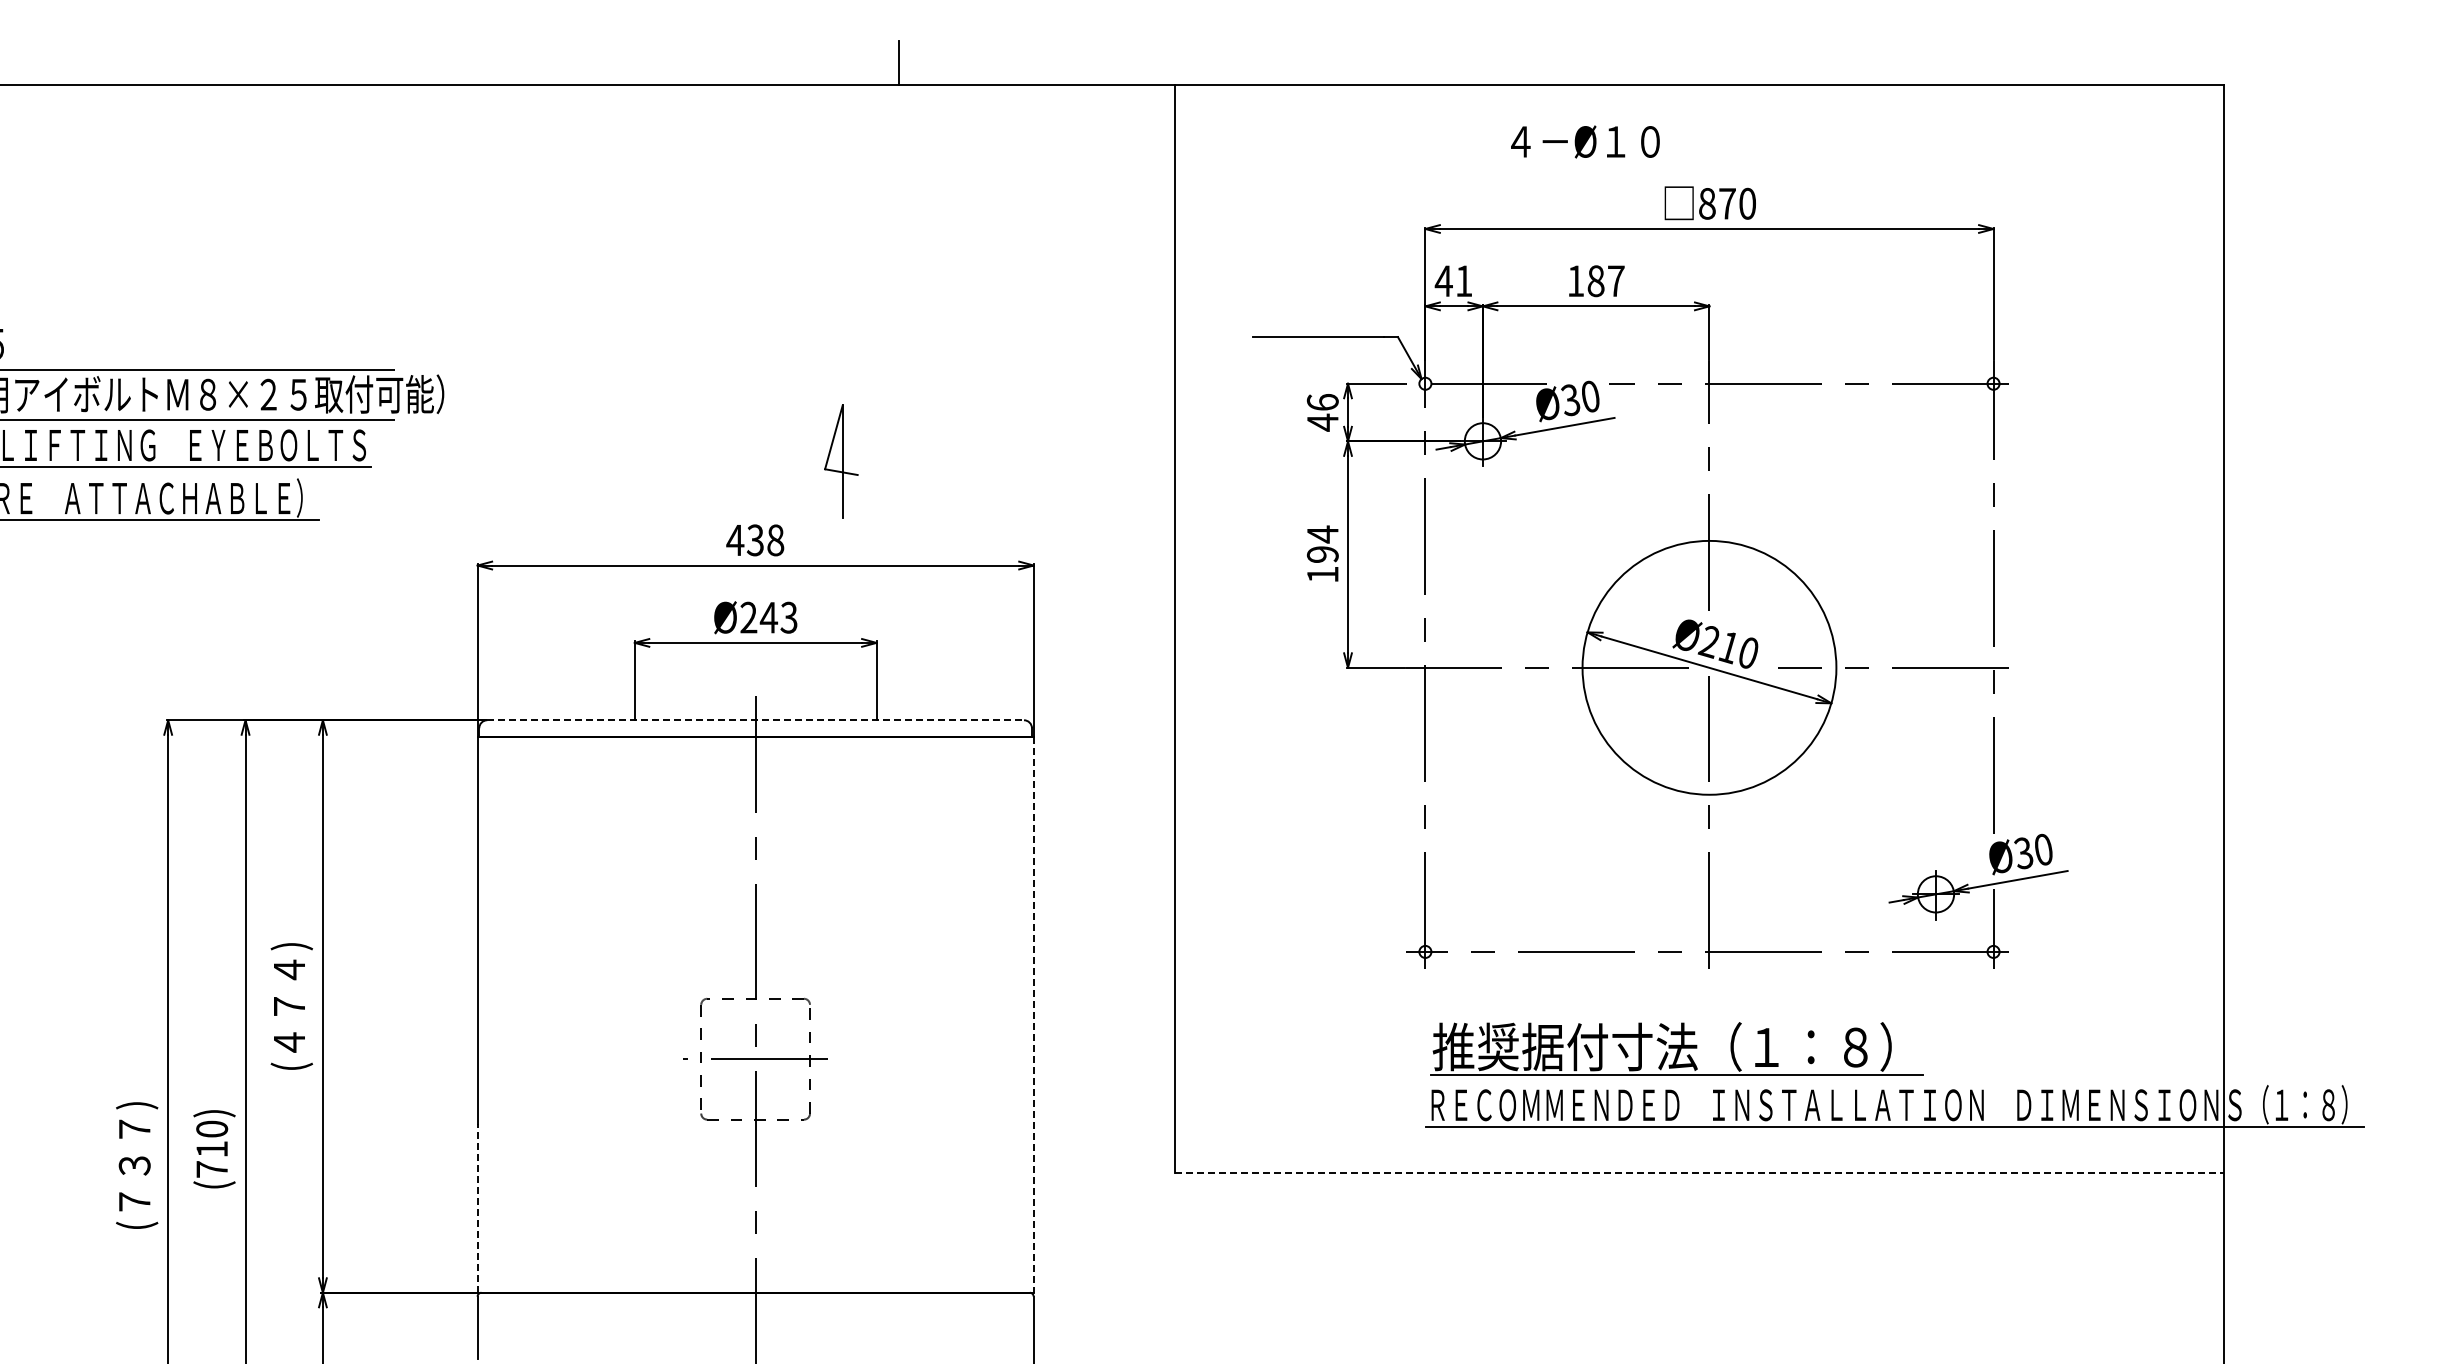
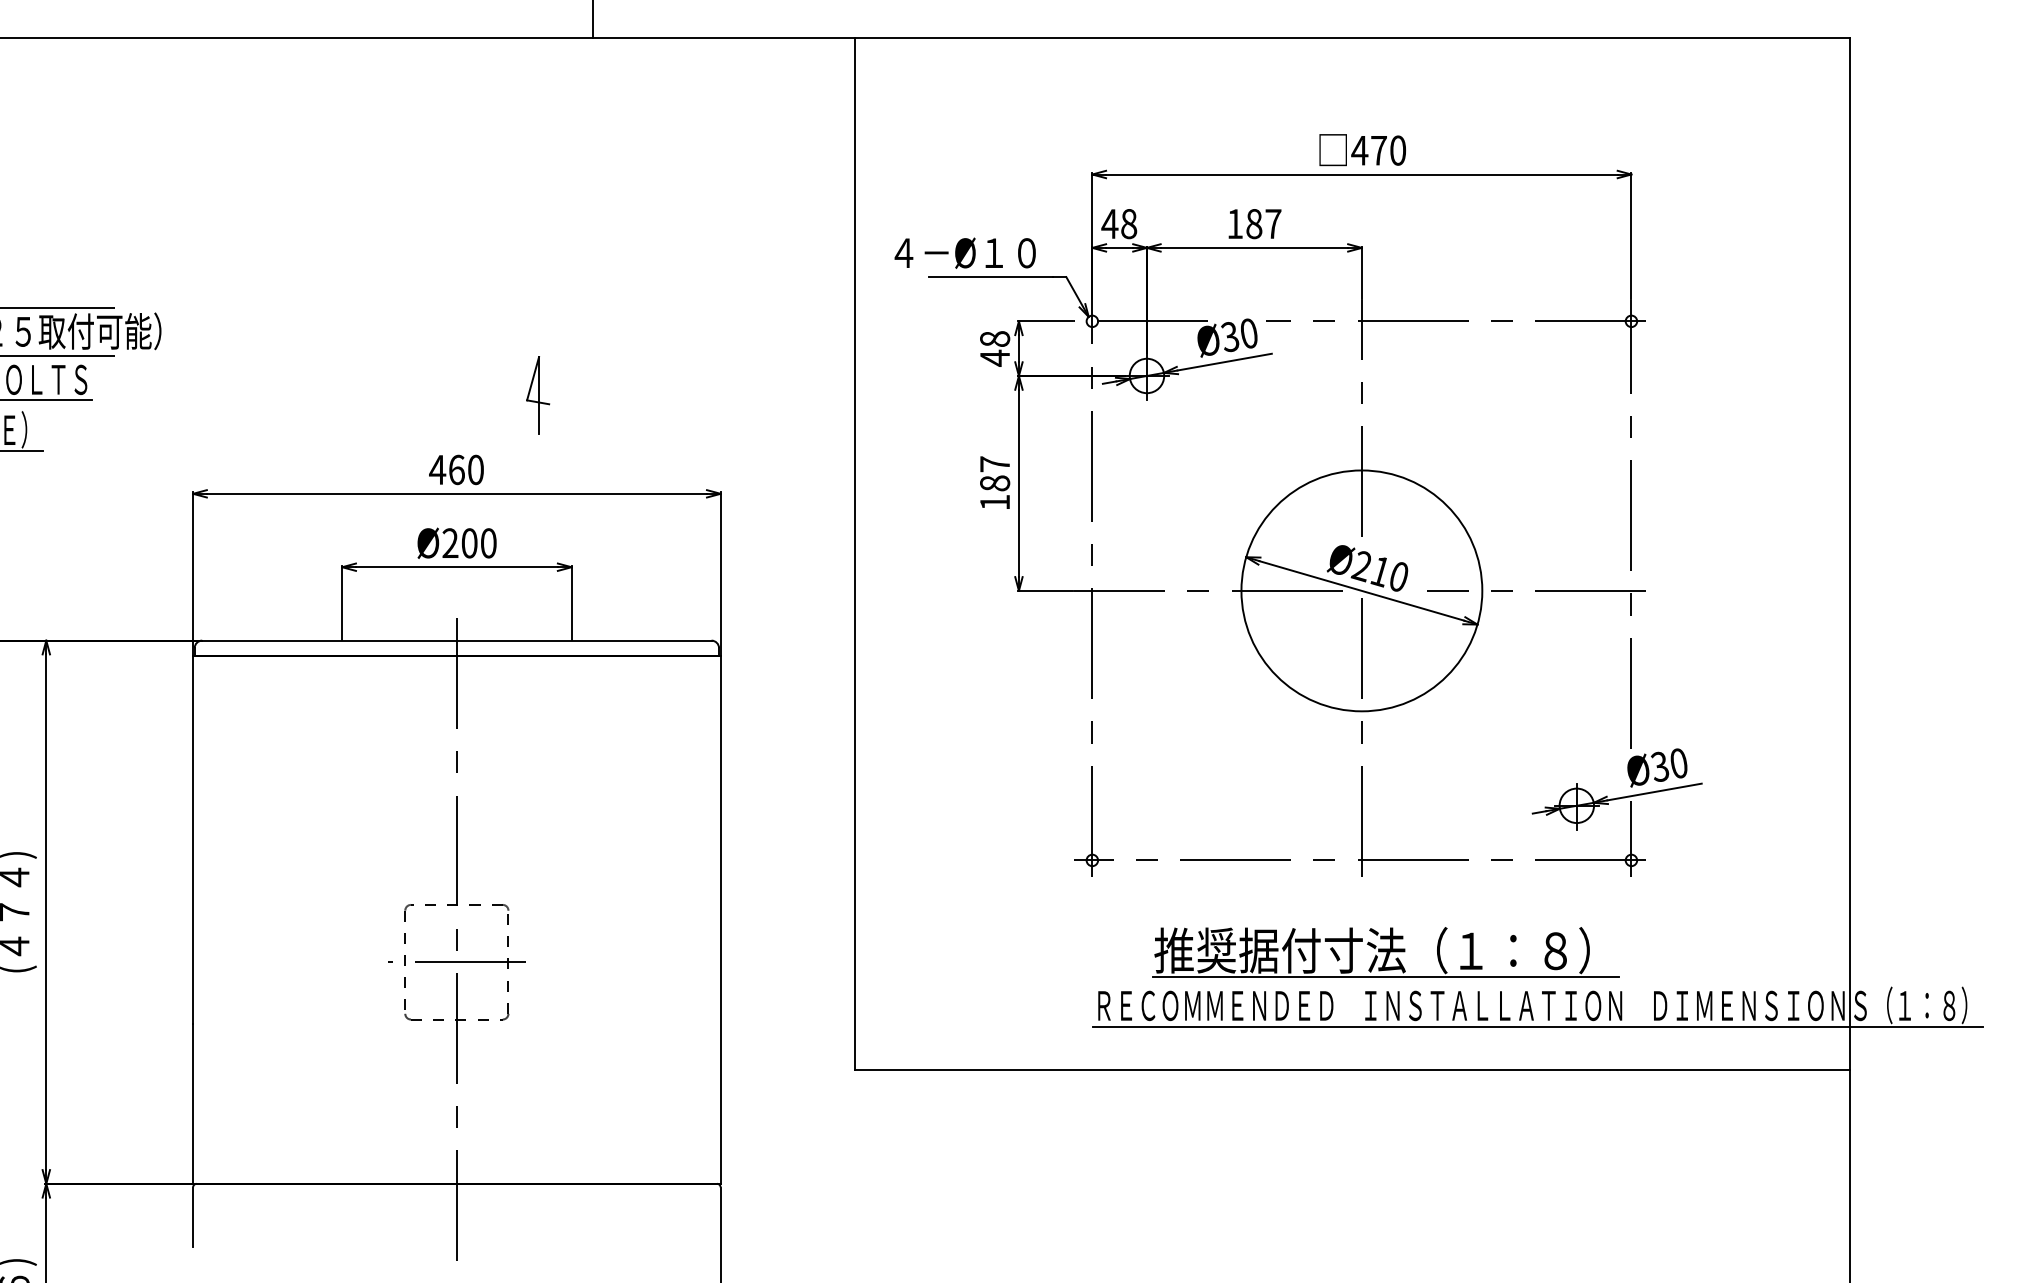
text: (1585, 141) -> (965, 252), moved
text: (1707, 203) -> (1360, 150), 870 -> 470
text: (1463, 281) -> (1128, 224), 41 -> 48
text: (1322, 402) -> (994, 339), 46 -> 48
part: (840, 461) -> (537, 395), size x0.71
text: (765, 540) -> (466, 470), 438 -> 460
text: (1322, 543) -> (994, 472), 194 -> 187
text: (778, 617) -> (478, 543), Ø243 -> Ø200
line: (756, 720) -> (457, 640), dashed -> solid
line: (1033, 1015) -> (720, 920), dashed -> solid
part: (1676, 1048) -> (1385, 952), moved
line: (1699, 1172) -> (1352, 1069), dashed -> solid
line: (477, 1208) -> (192, 1103), dashed -> solid

